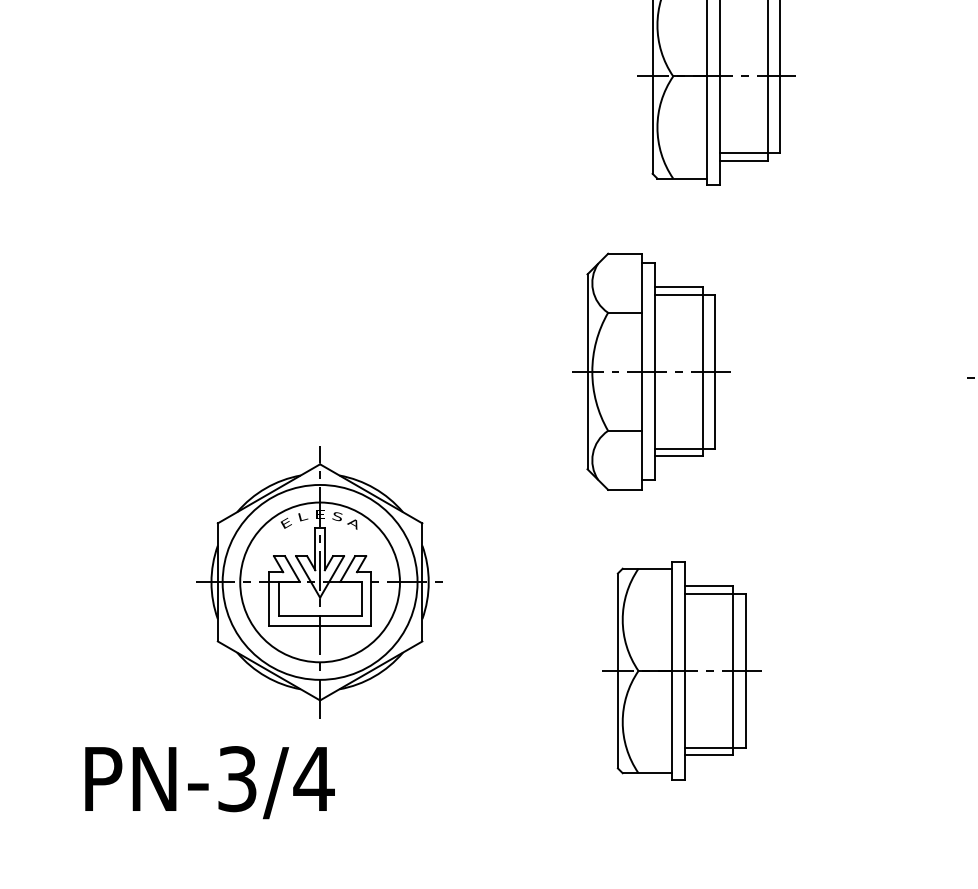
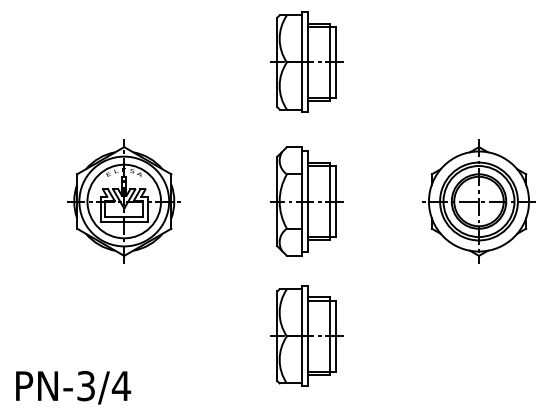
part: (650, 371) -> (306, 201), moved
part: (318, 582) -> (123, 201), moved
part: (680, 669) -> (306, 335), moved

